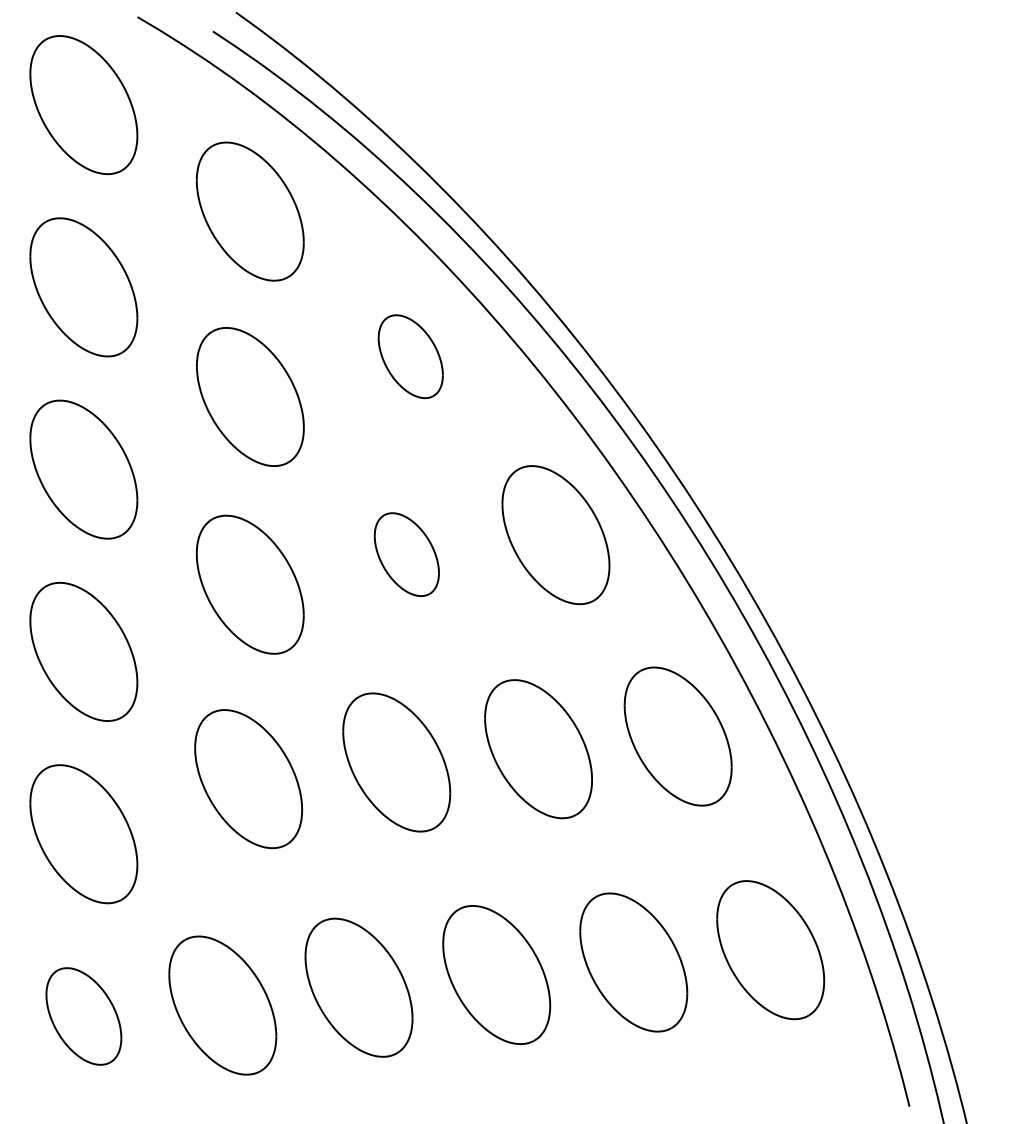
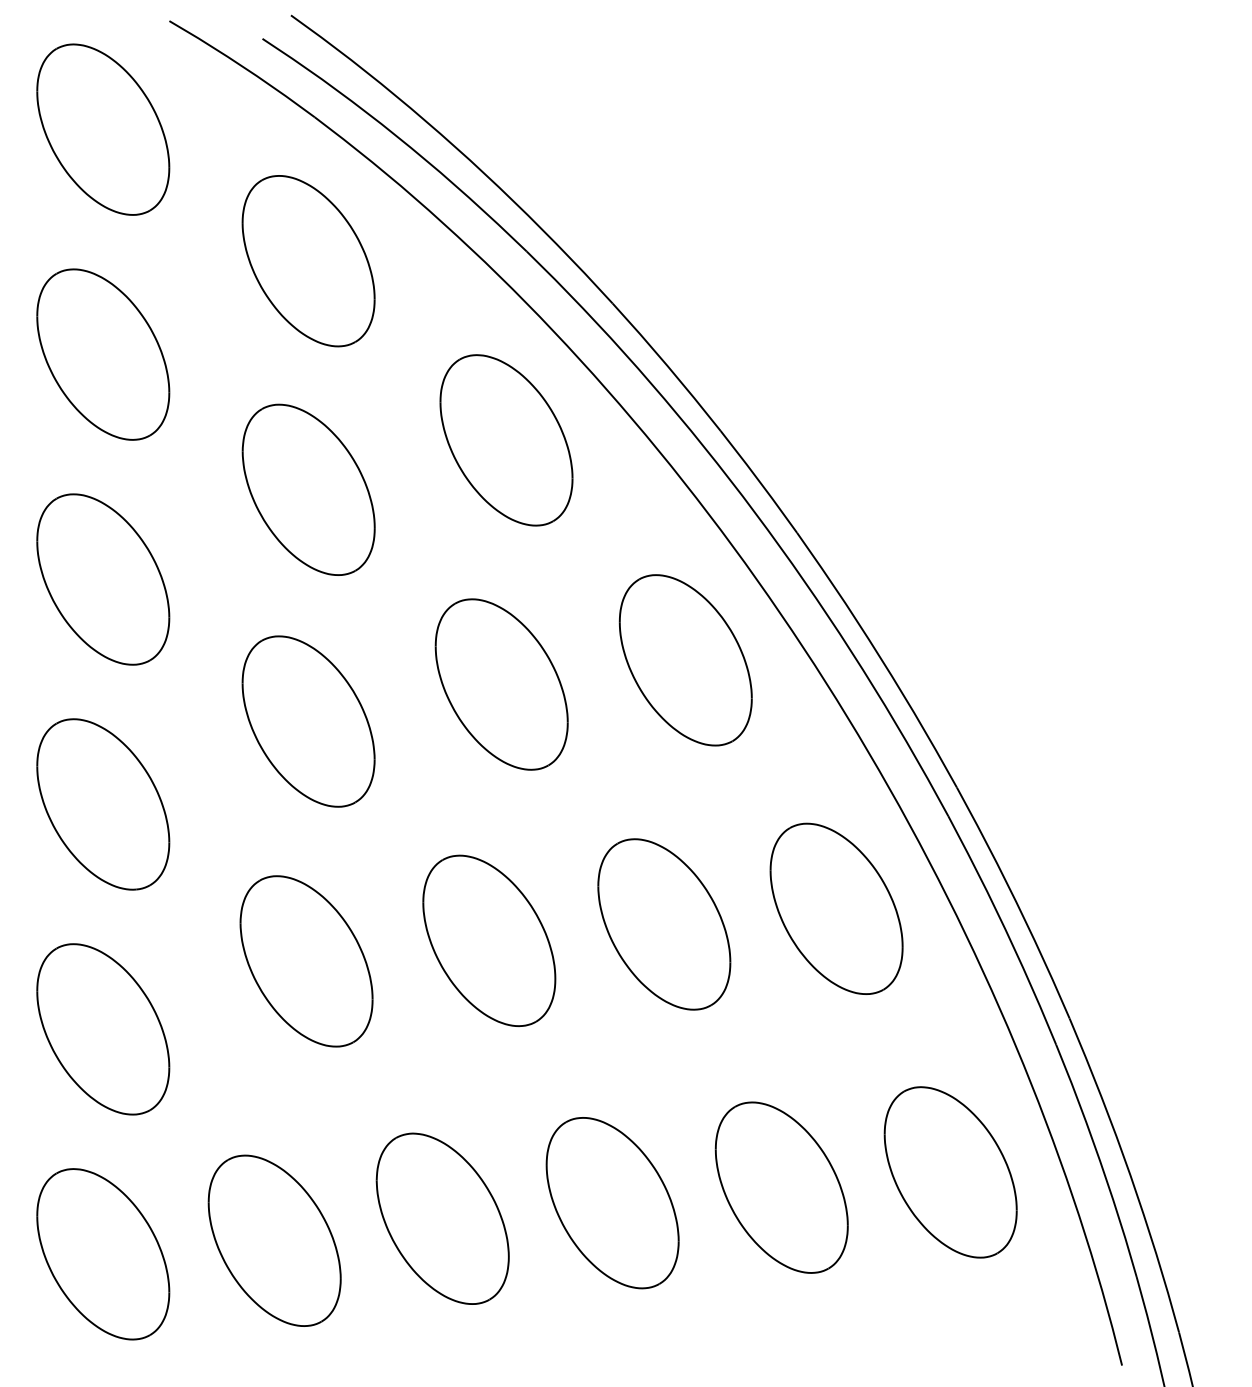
part: (410, 356) -> (506, 439), size x1.67
part: (406, 554) -> (501, 684), size x1.67
part: (83, 1016) -> (102, 1254), size x1.43

